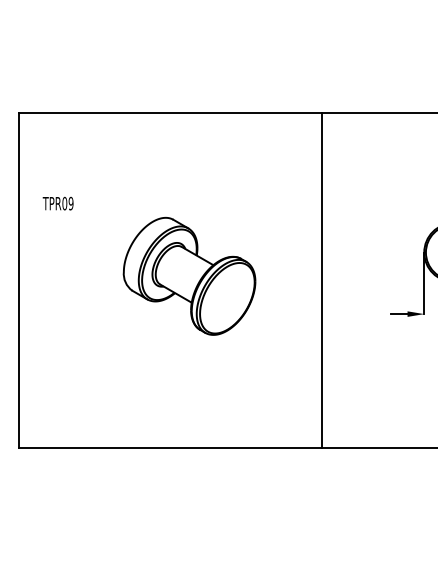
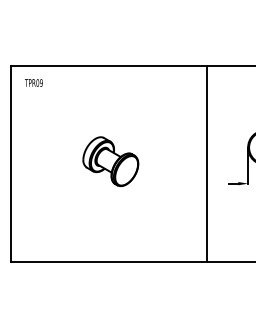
text: (57, 202) -> (33, 82), moved
part: (189, 276) -> (110, 161), size x0.71
line: (322, 279) -> (206, 163), moved

